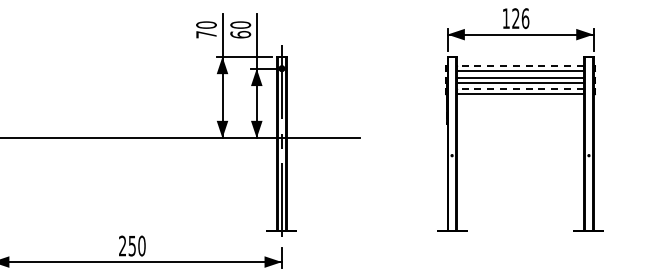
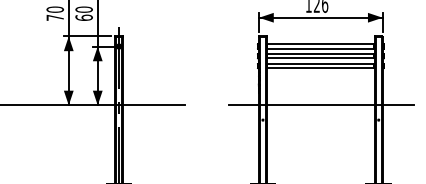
line: (520, 66) -> (320, 44), dashed -> solid
line: (520, 89) -> (320, 64), dashed -> solid
line: (520, 138) -> (320, 105), added

